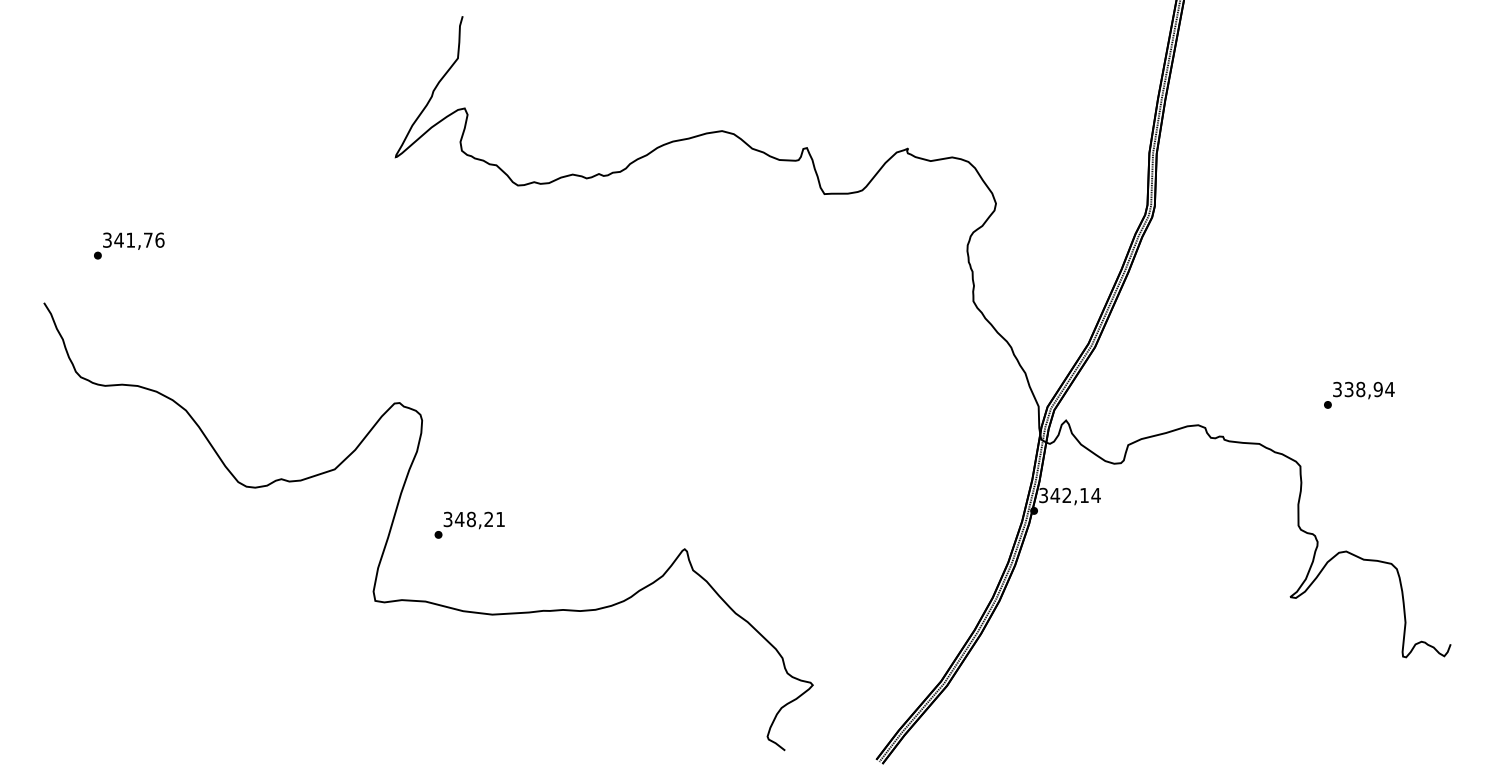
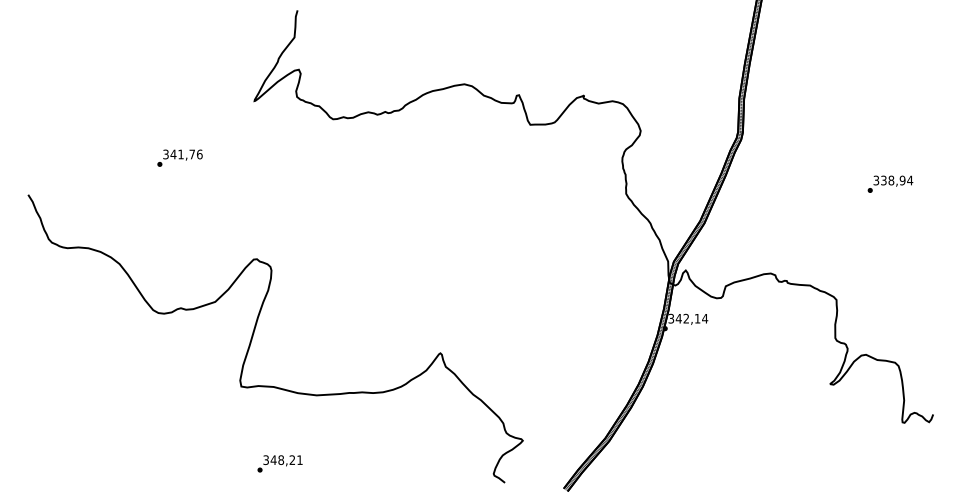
text: (128, 244) -> (179, 157), moved
text: (1359, 394) -> (890, 183), moved
text: (468, 524) -> (279, 463), moved

